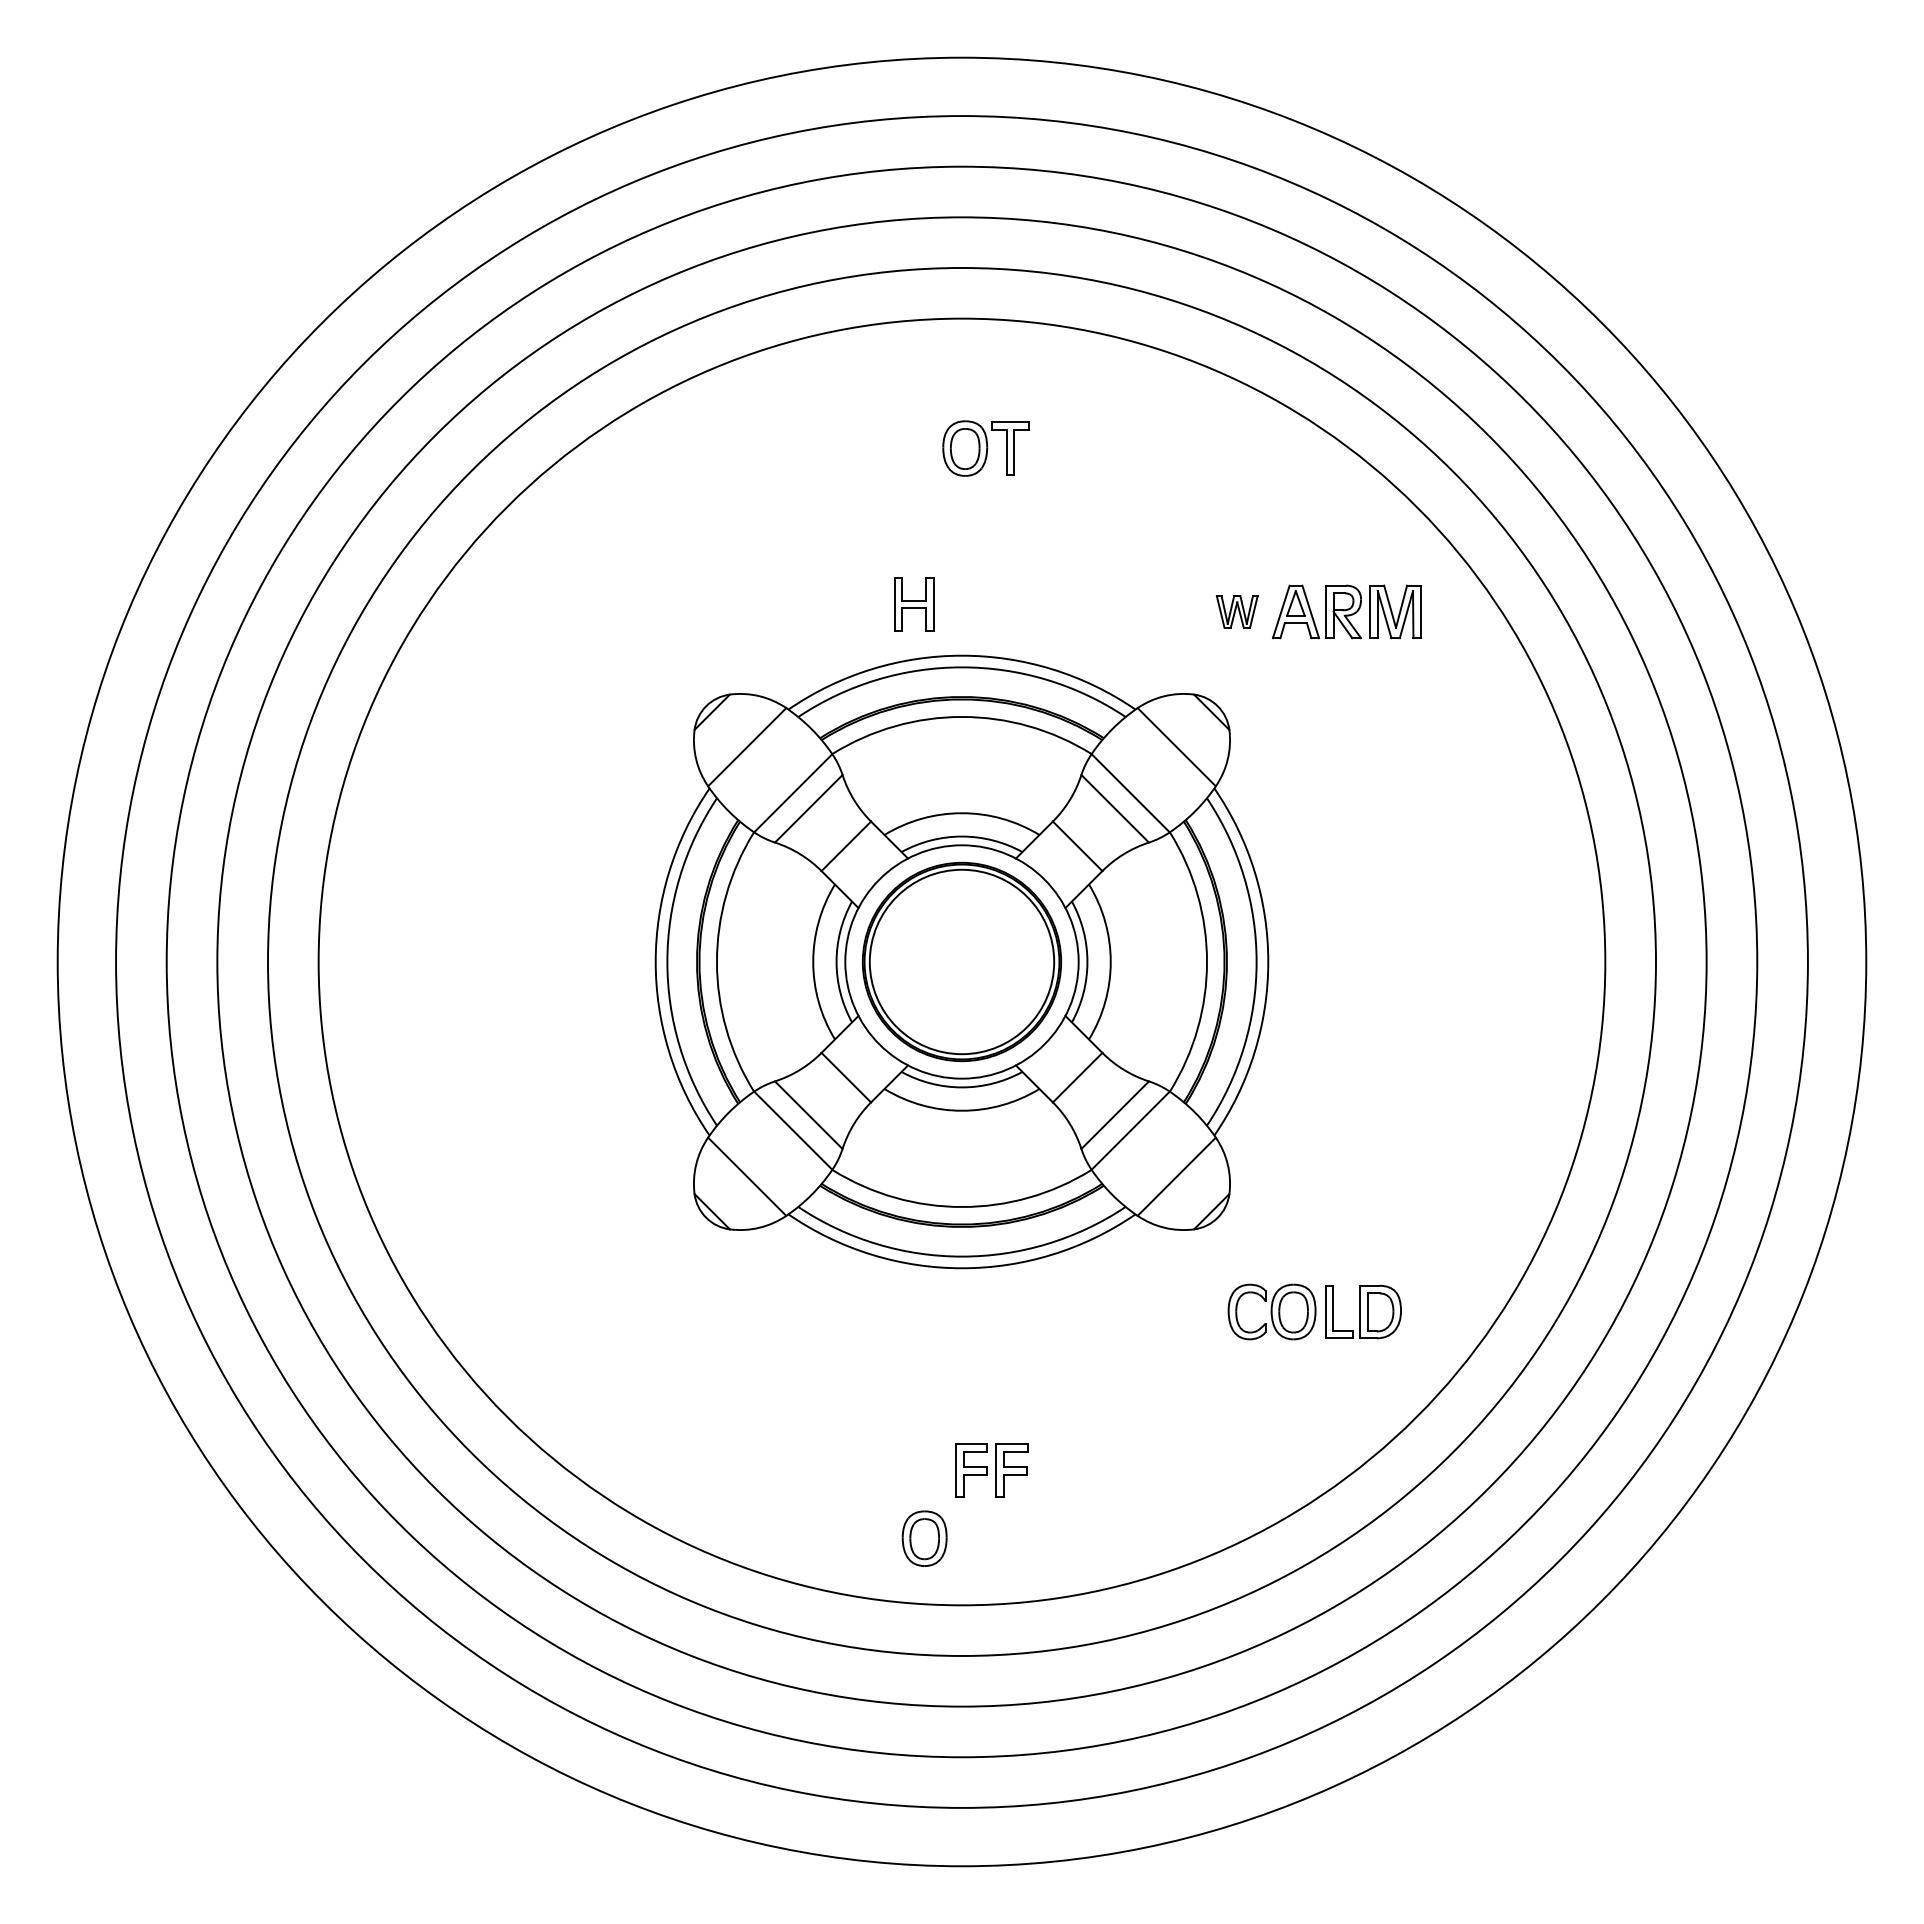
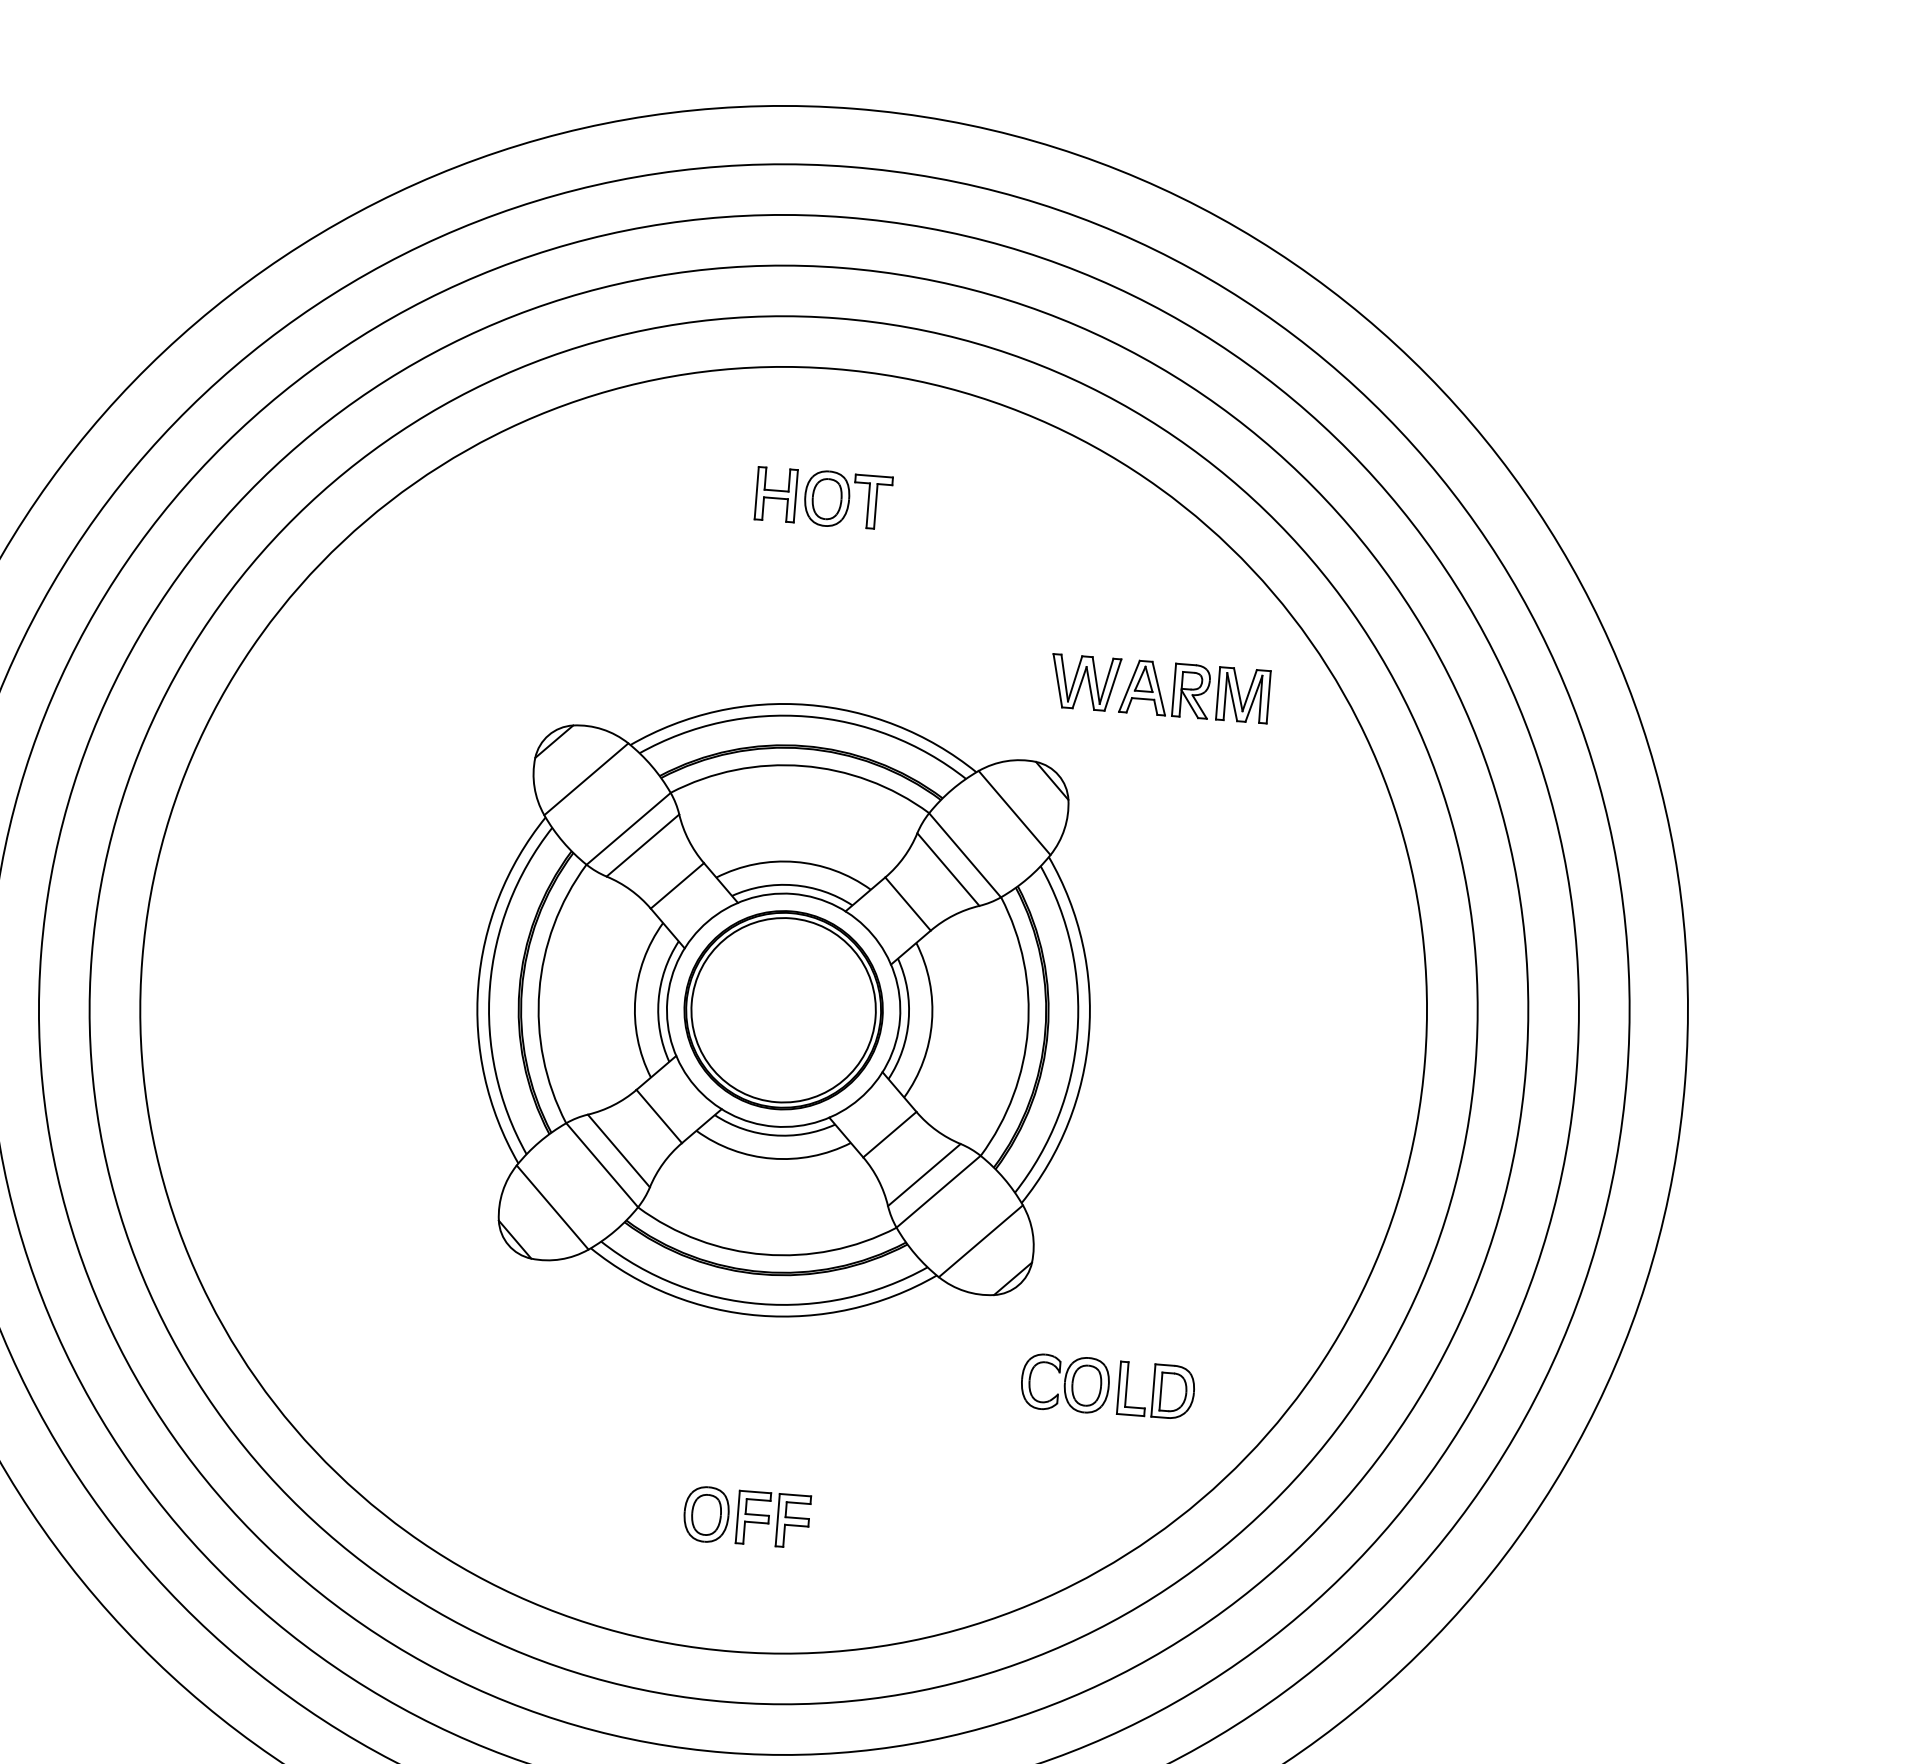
part: (914, 604) -> (776, 494), moved
part: (1237, 611) -> (1085, 682), size x1.67
part: (924, 1538) -> (706, 1514), moved

